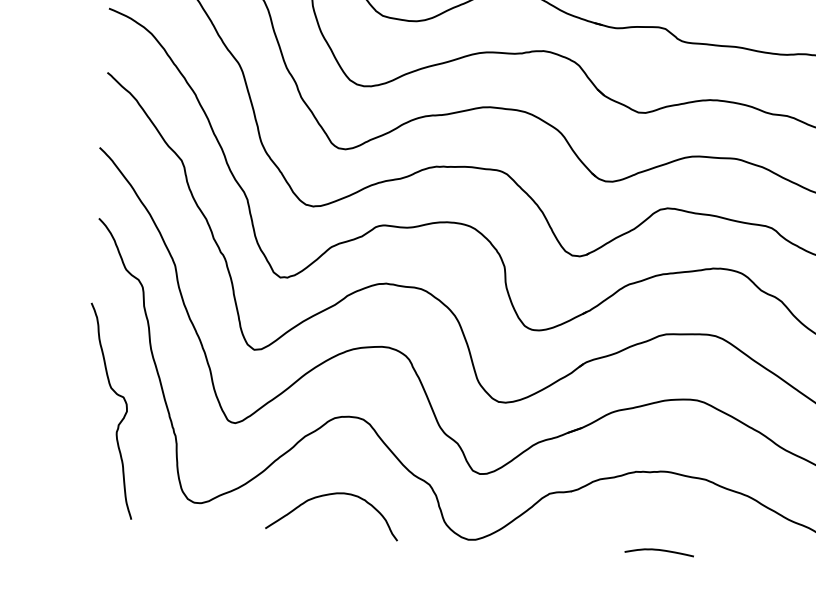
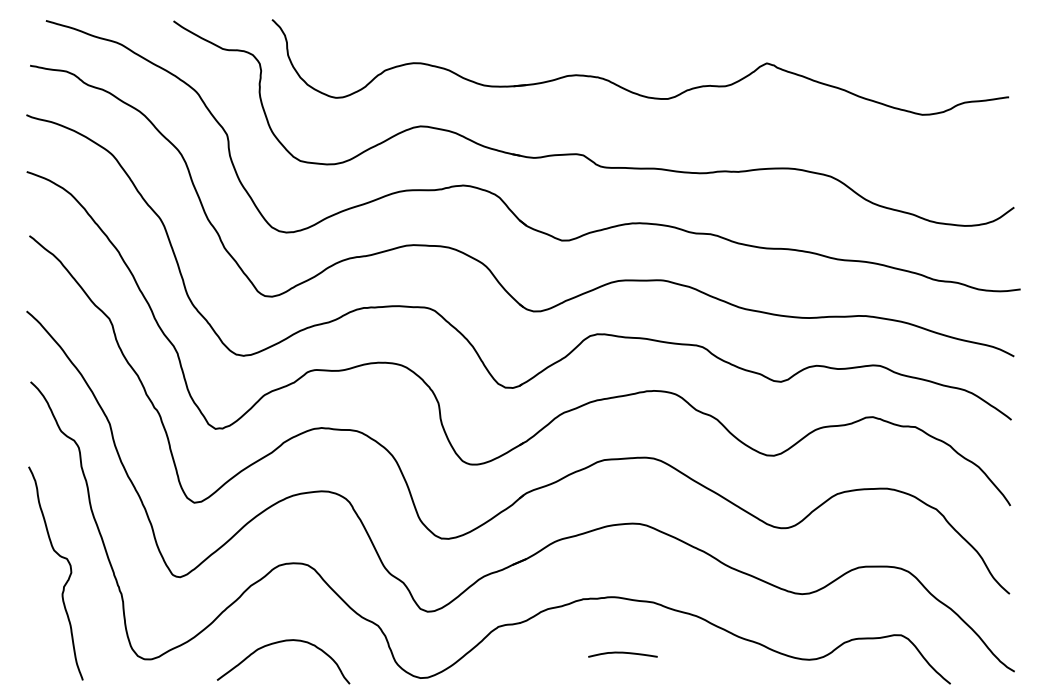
curve: (659, 550) -> (622, 653), moved

